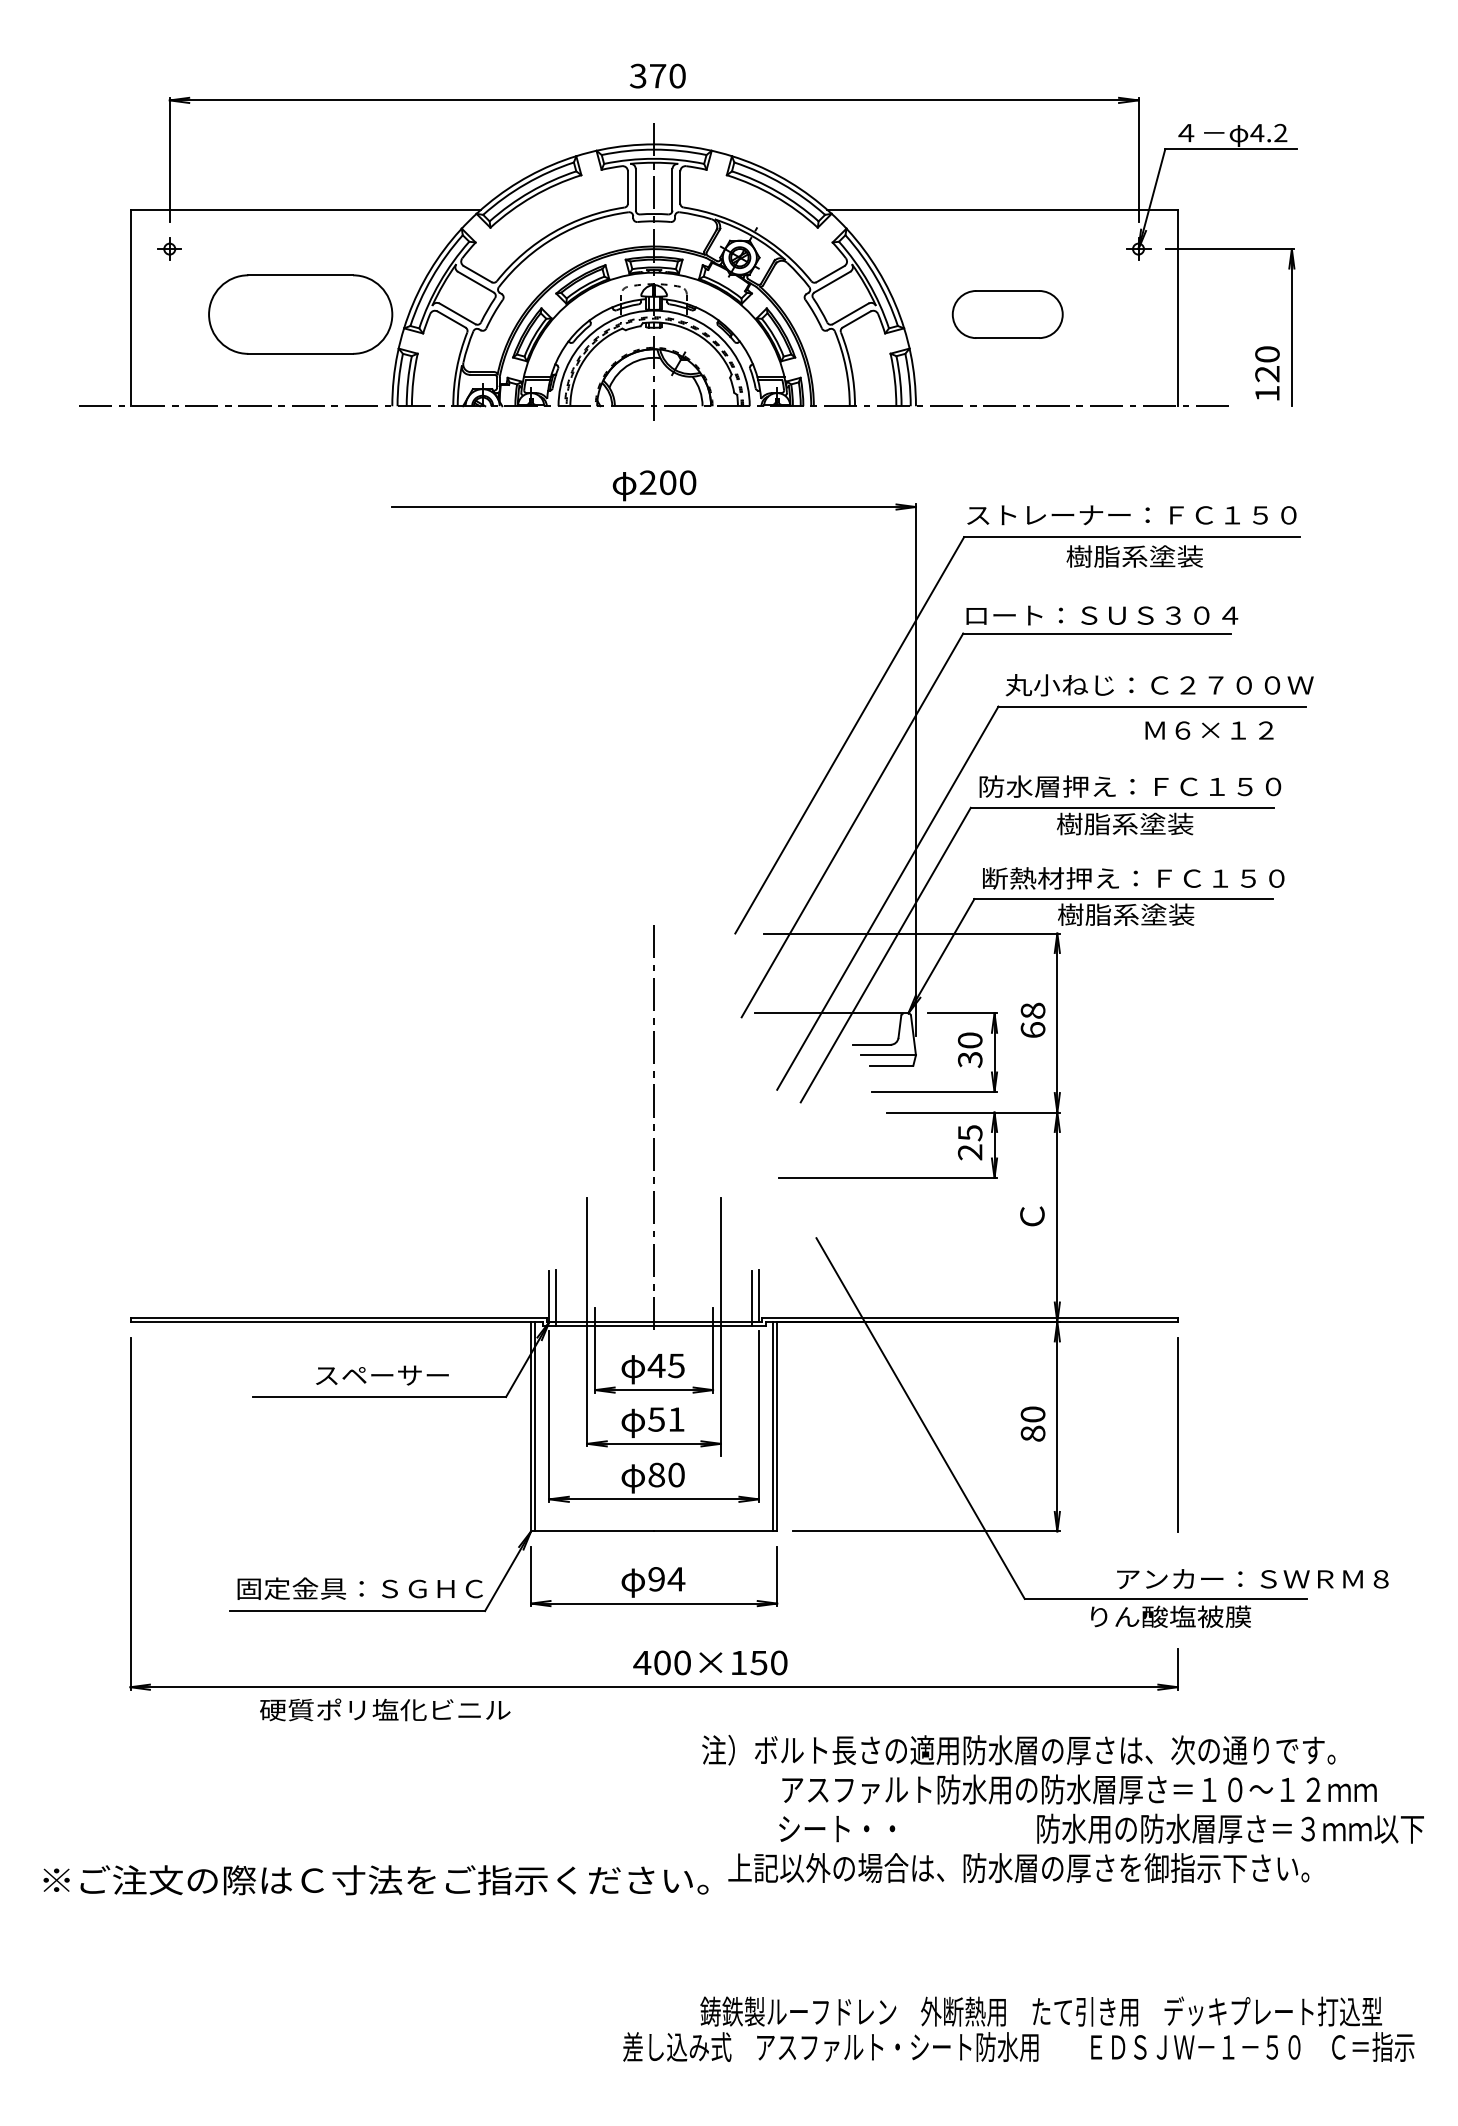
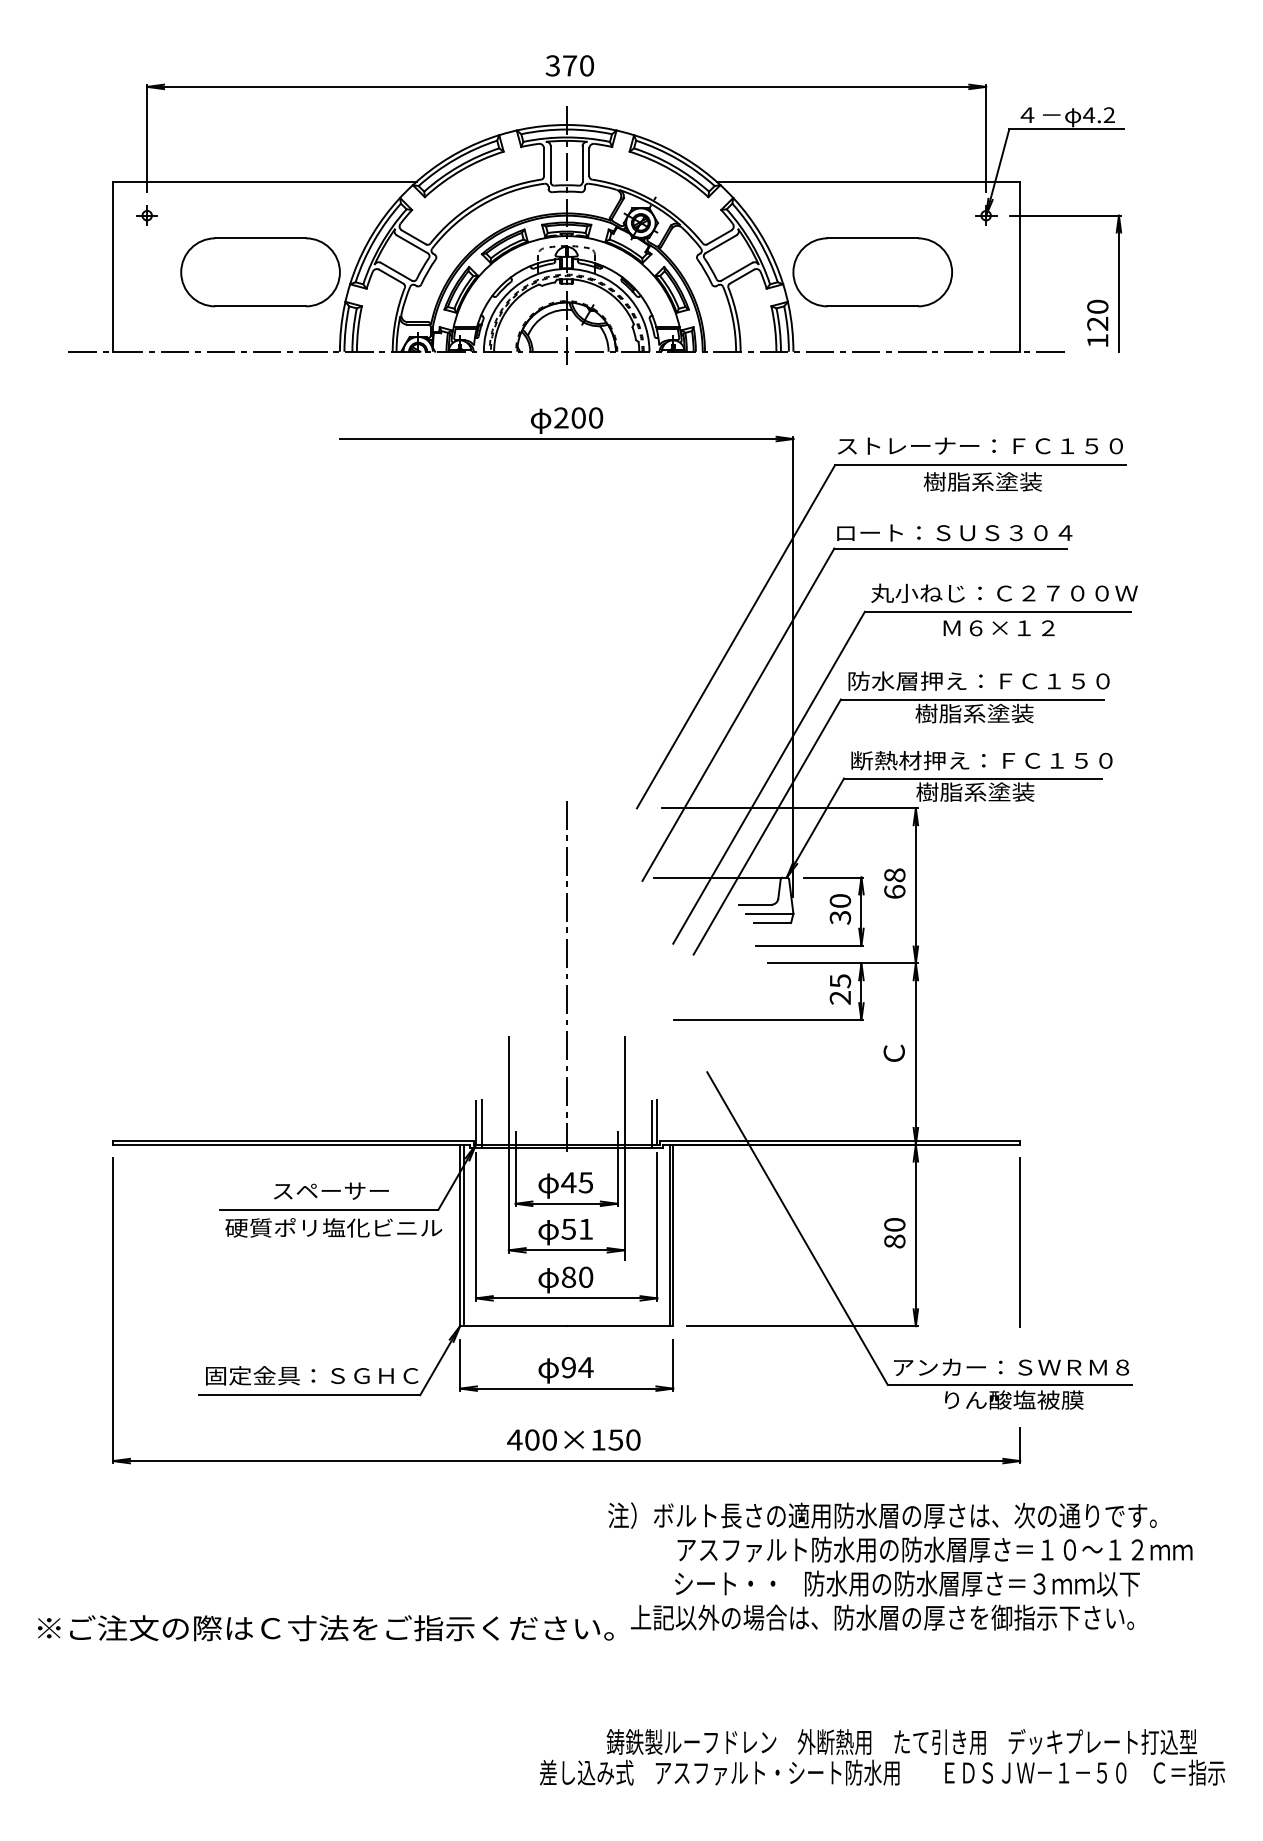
part: (1007, 314) -> (872, 272), size x1.67
text: (1209, 730) -> (999, 628), moved
text: (1252, 1578) -> (1011, 1366), moved
text: (710, 1662) -> (573, 1439), moved
text: (385, 1709) -> (334, 1227), moved
text: (1230, 1828) -> (972, 1583), moved

